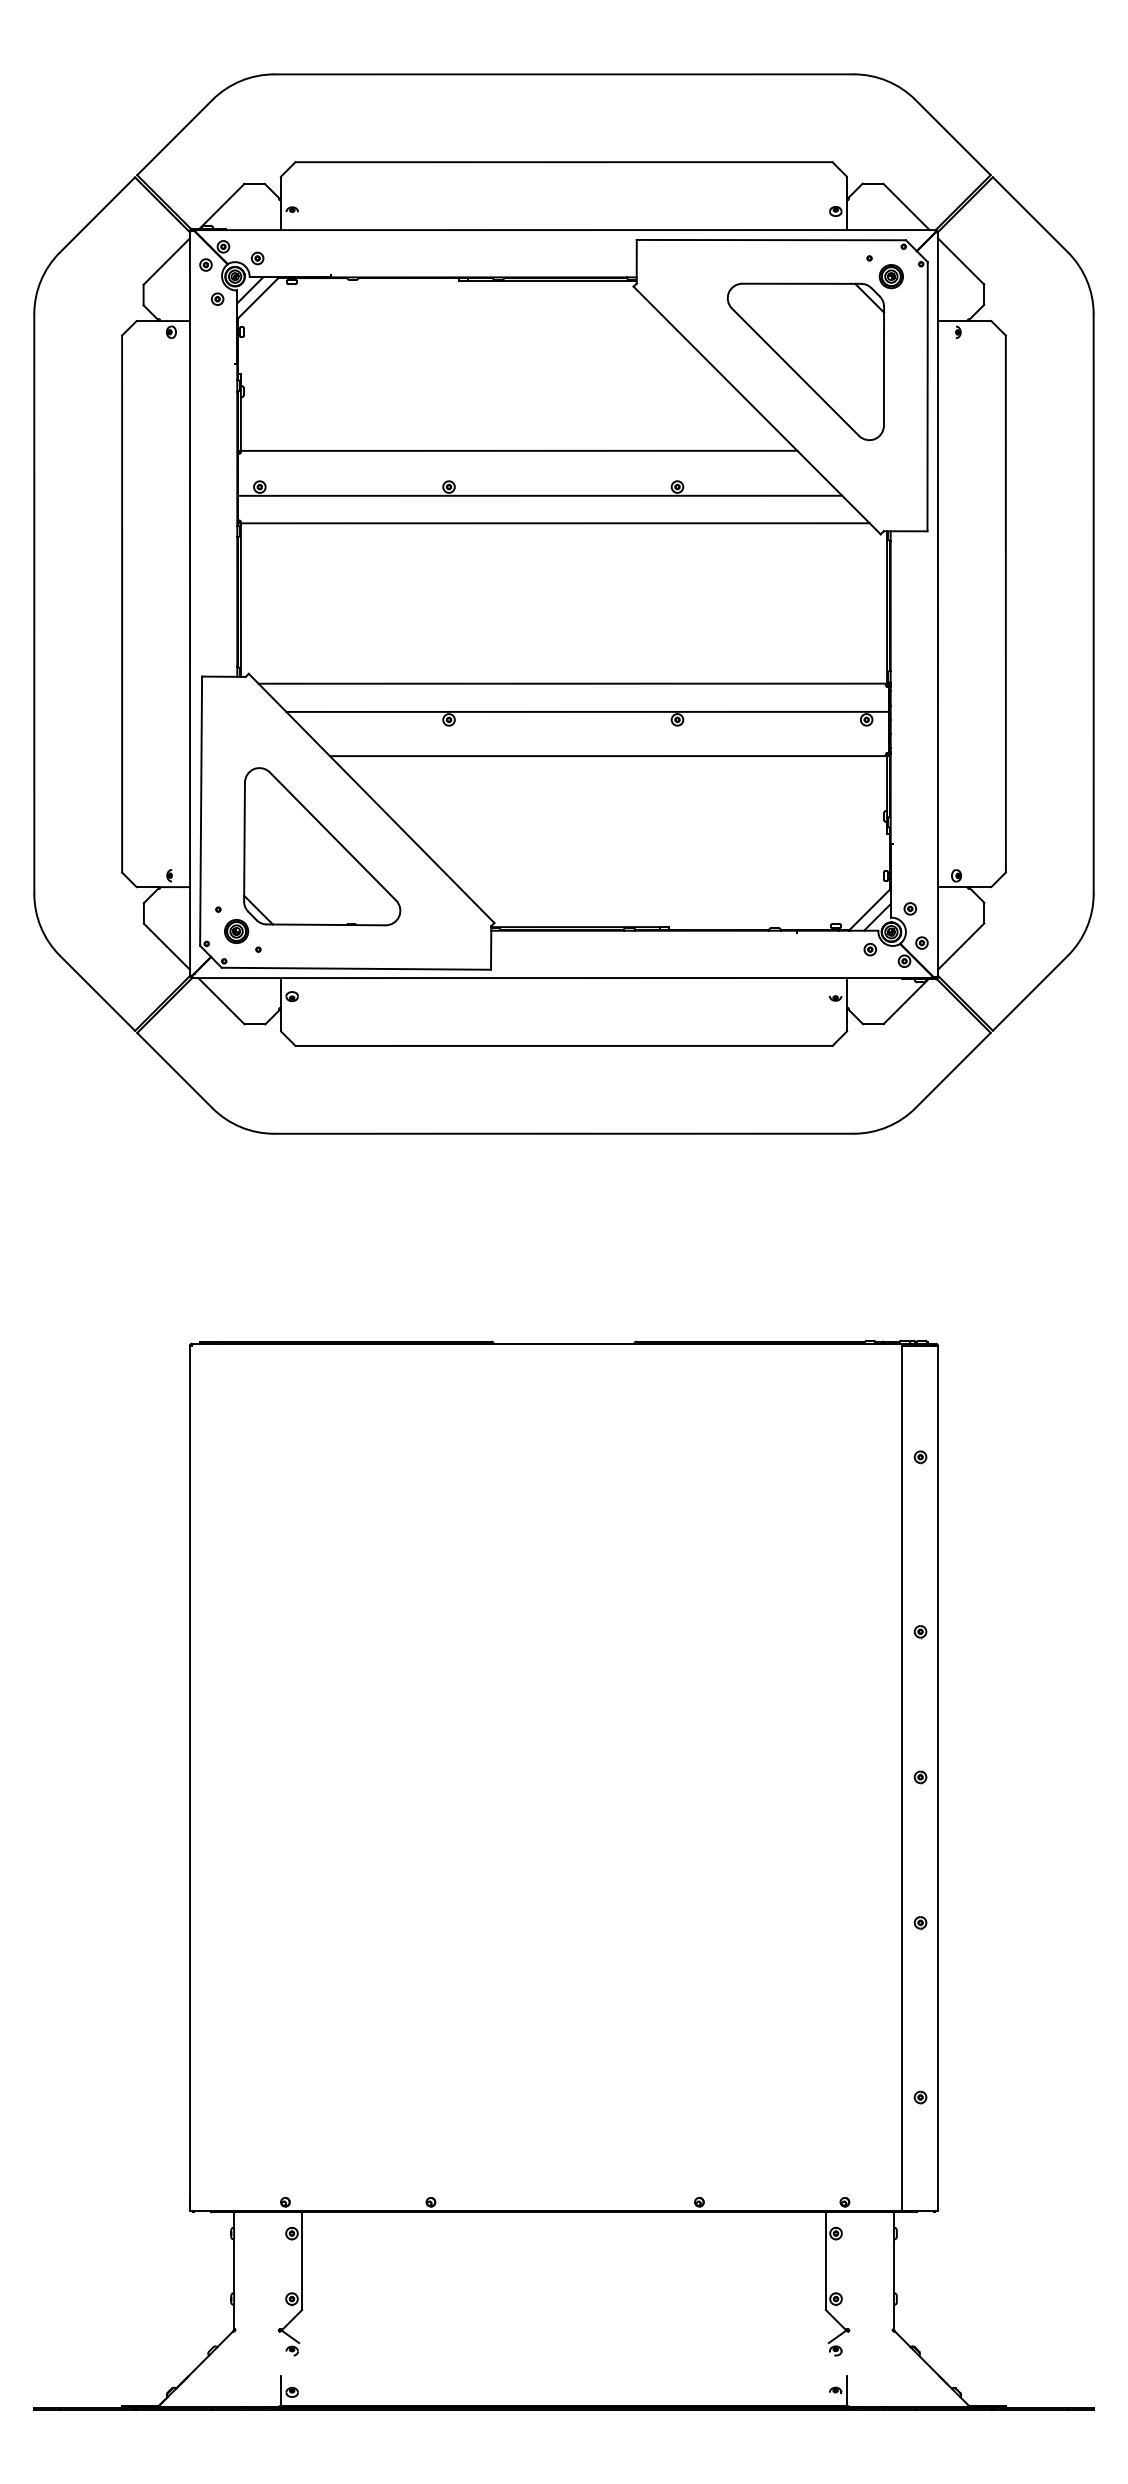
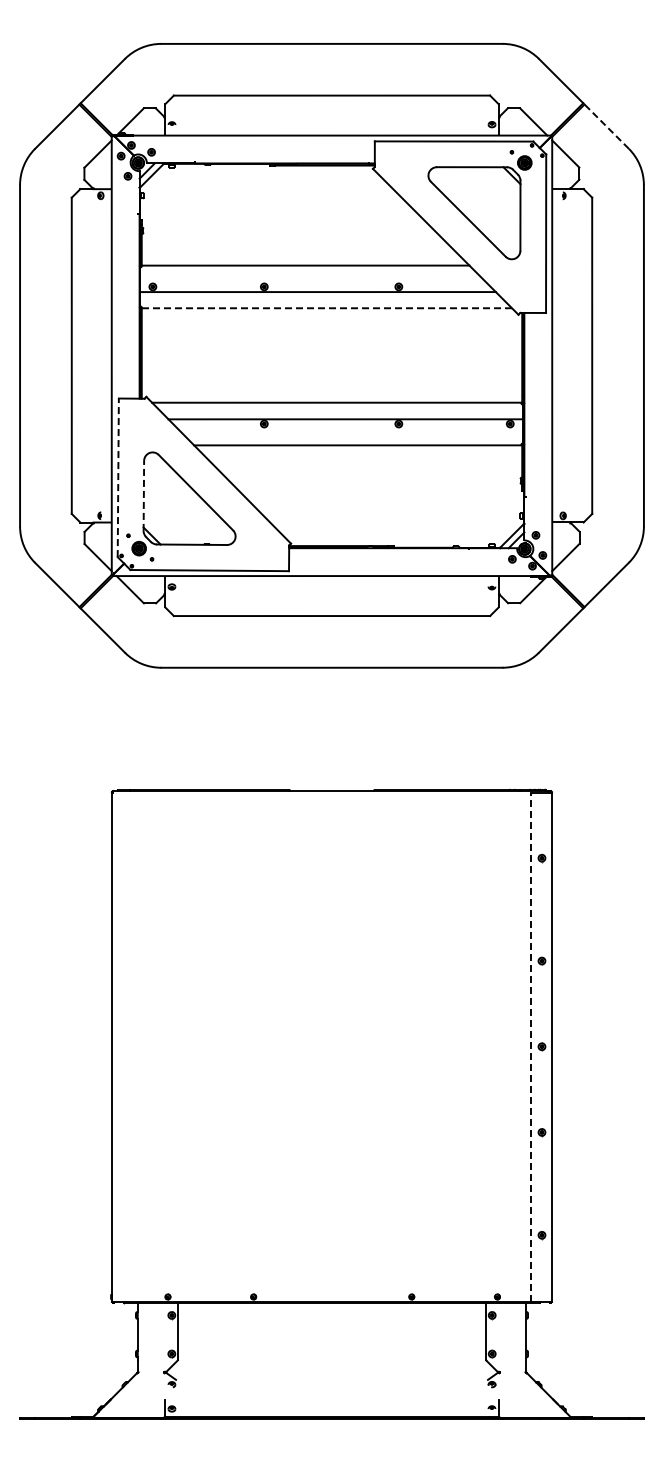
line: (1030, 214) -> (606, 126), solid -> dashed
line: (554, 523) -> (326, 308), solid -> dashed
line: (201, 810) -> (118, 477), solid -> dashed
line: (243, 841) -> (143, 495), solid -> dashed
line: (901, 1778) -> (530, 1047), solid -> dashed

